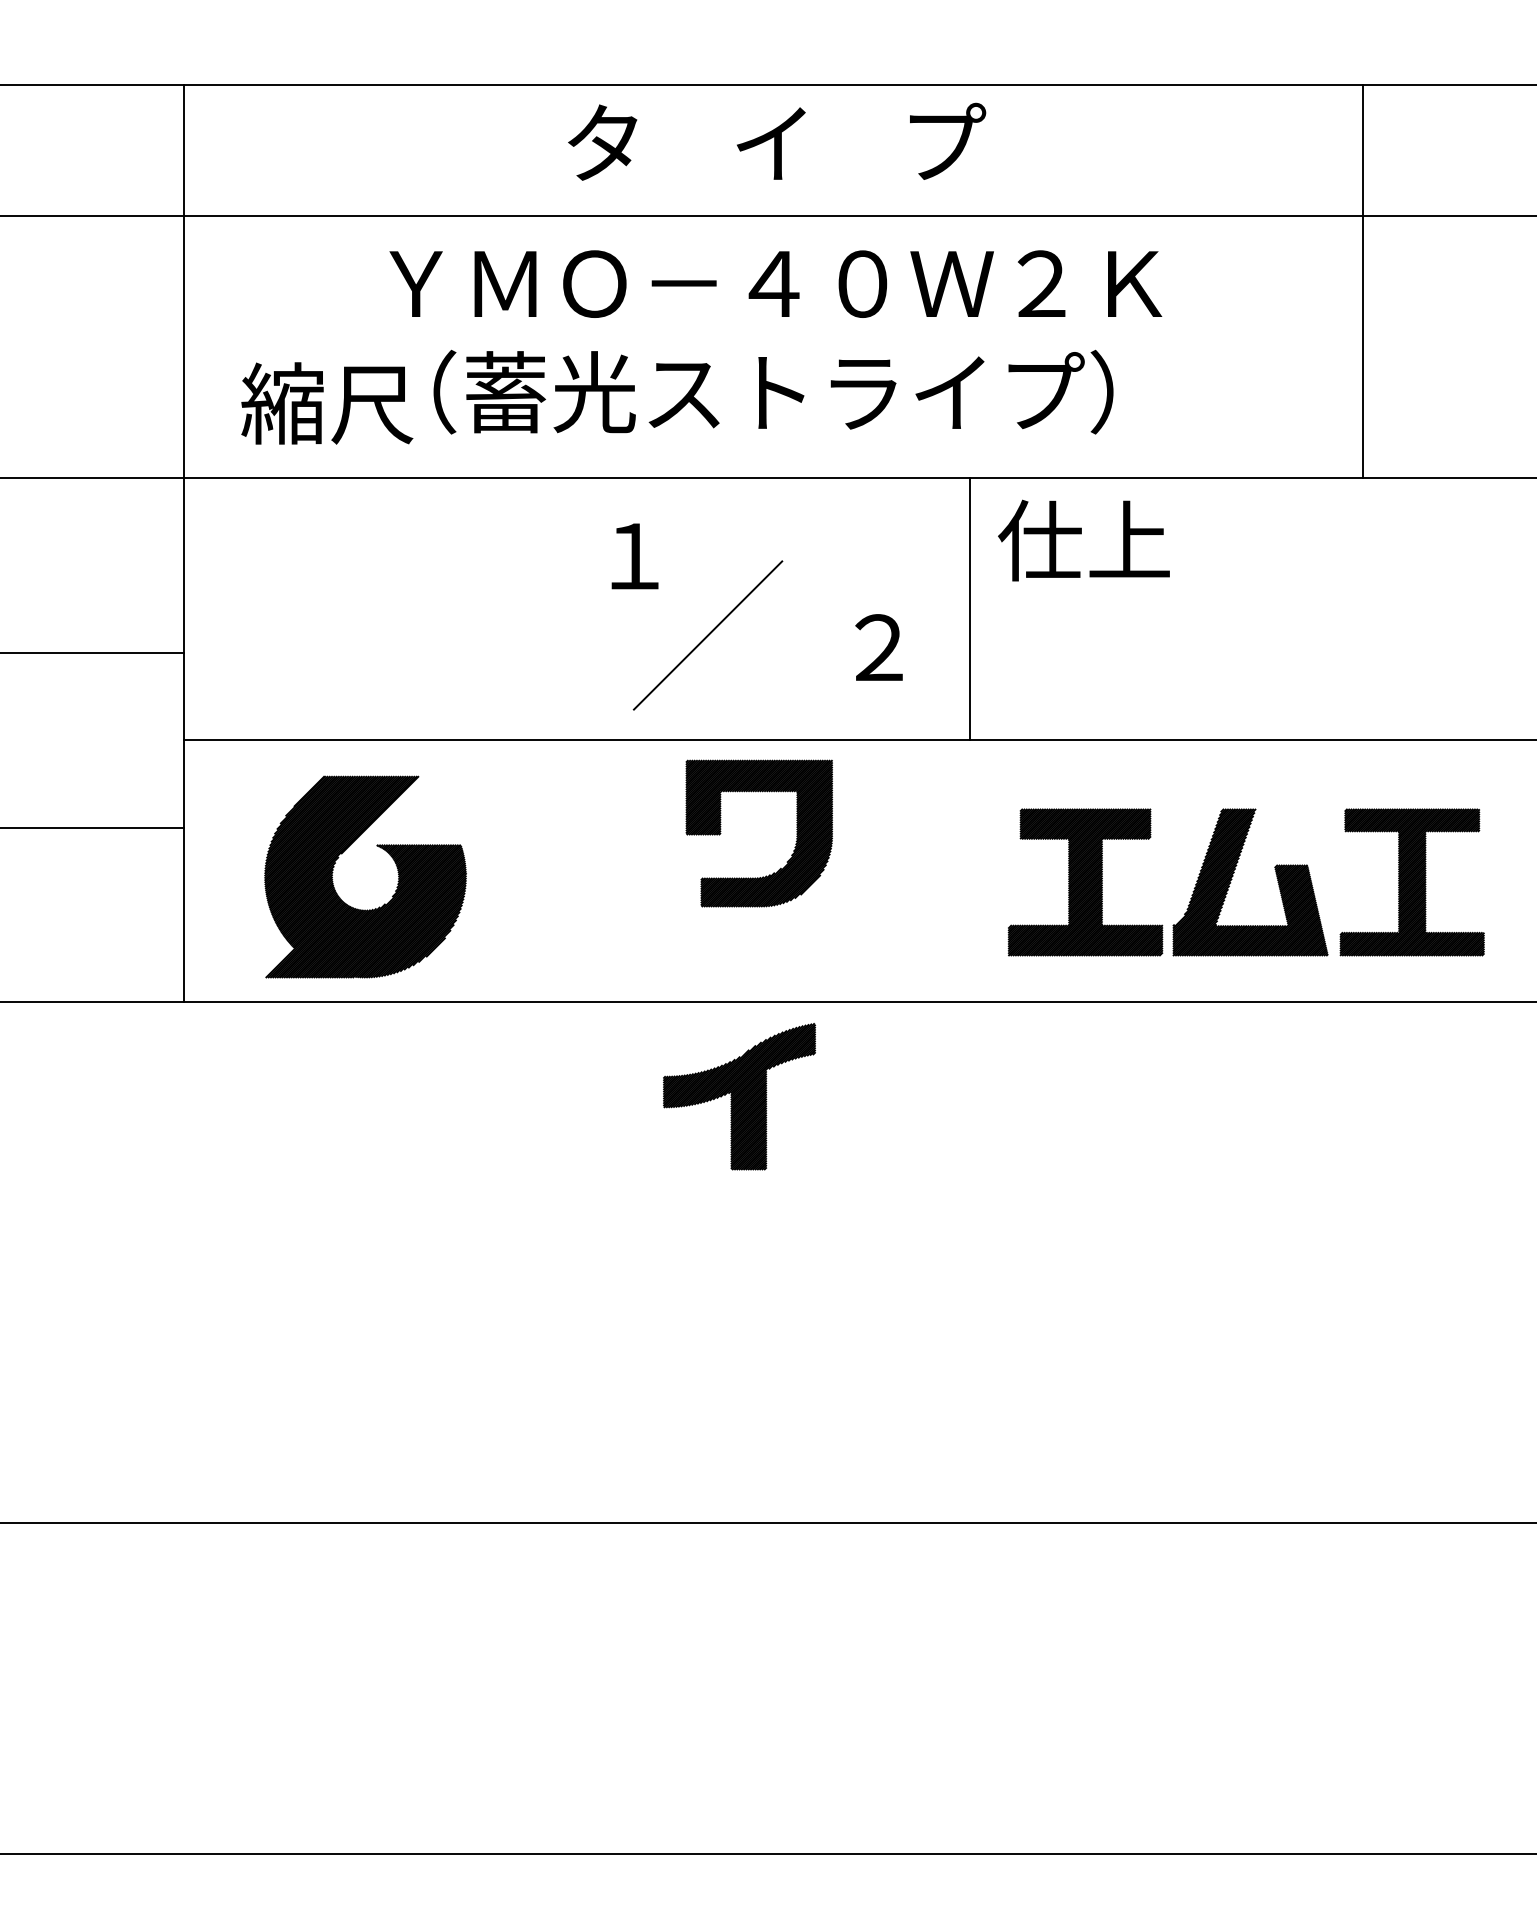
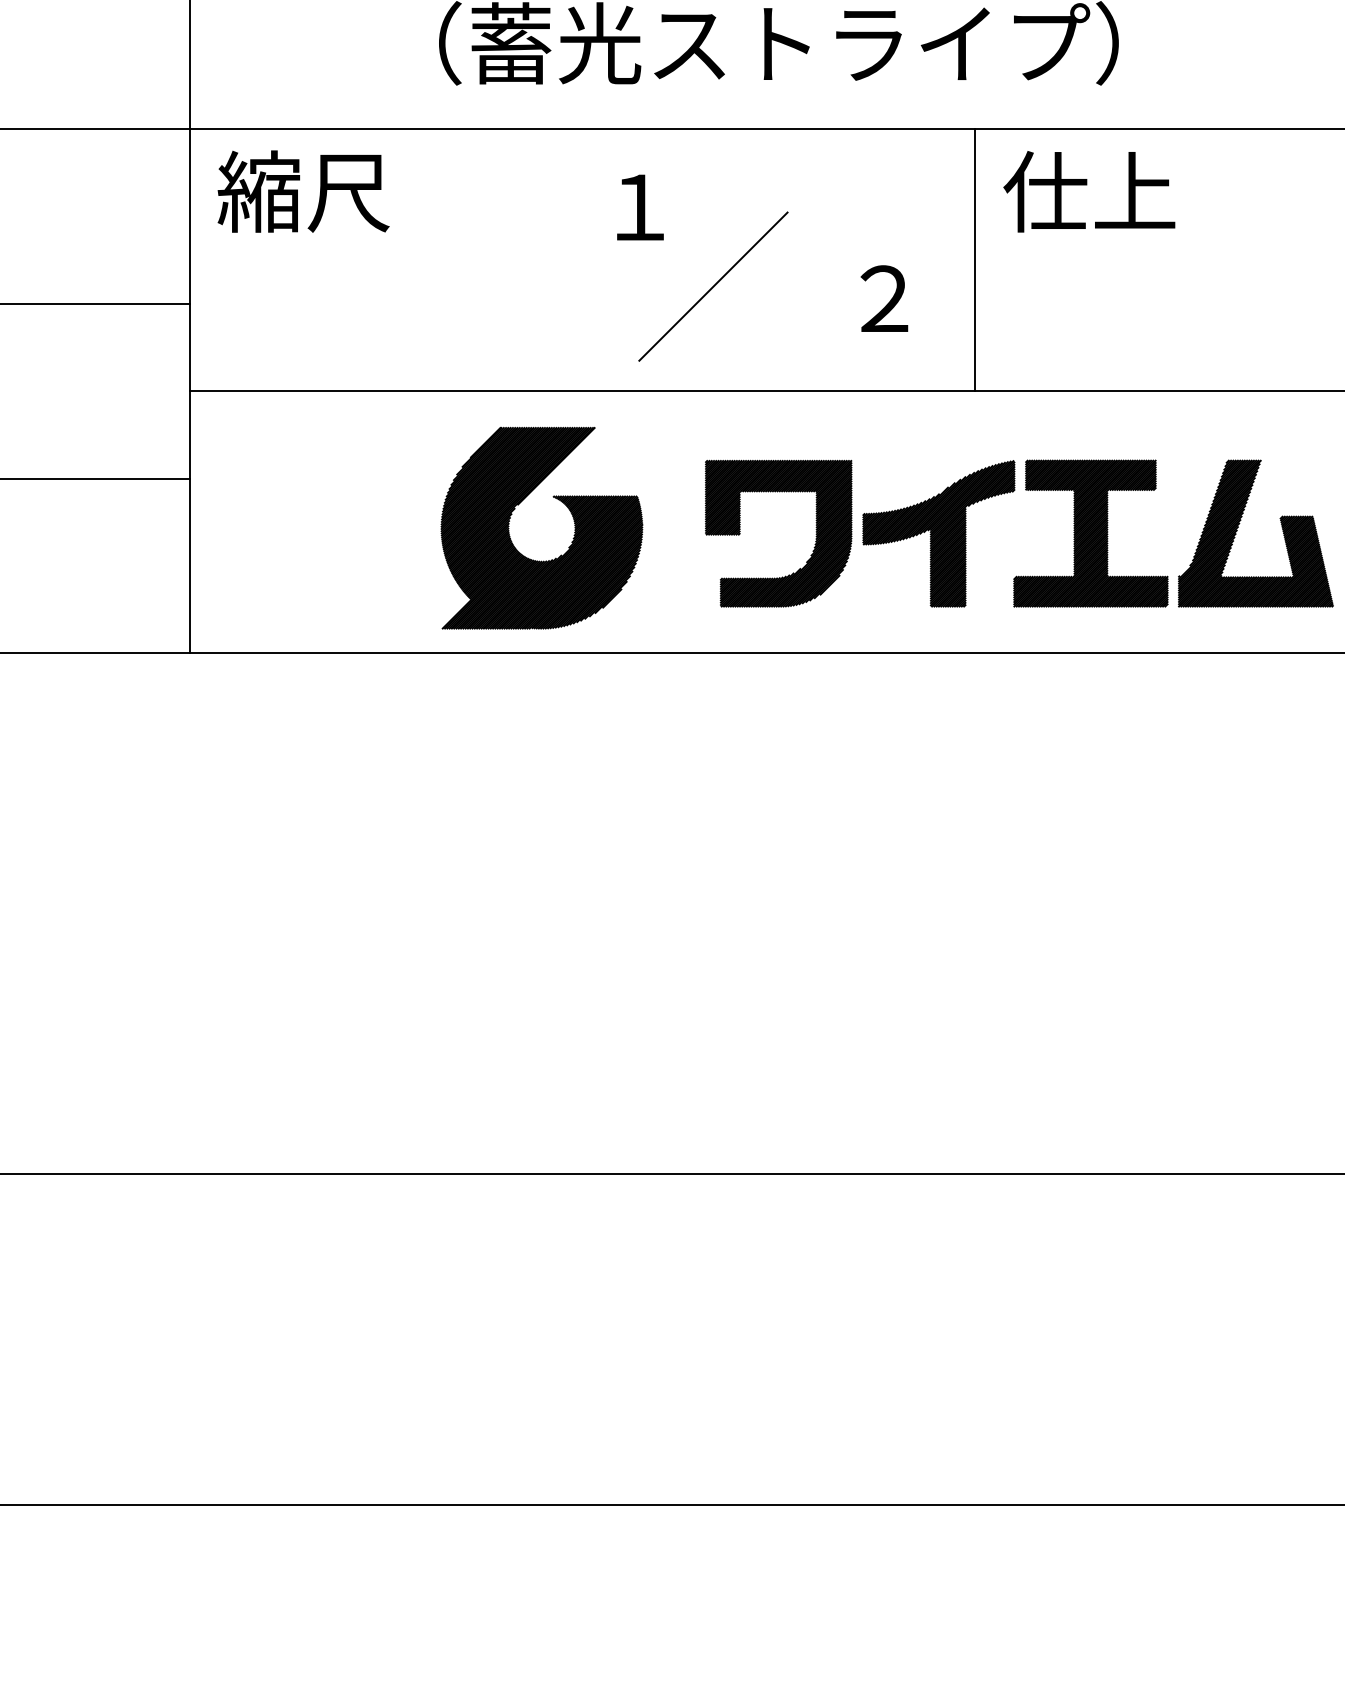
text: (327, 403) -> (303, 191), moved
part: (721, 833) -> (740, 533), moved
part: (380, 848) -> (556, 499), moved
part: (739, 1096) -> (938, 533), moved

